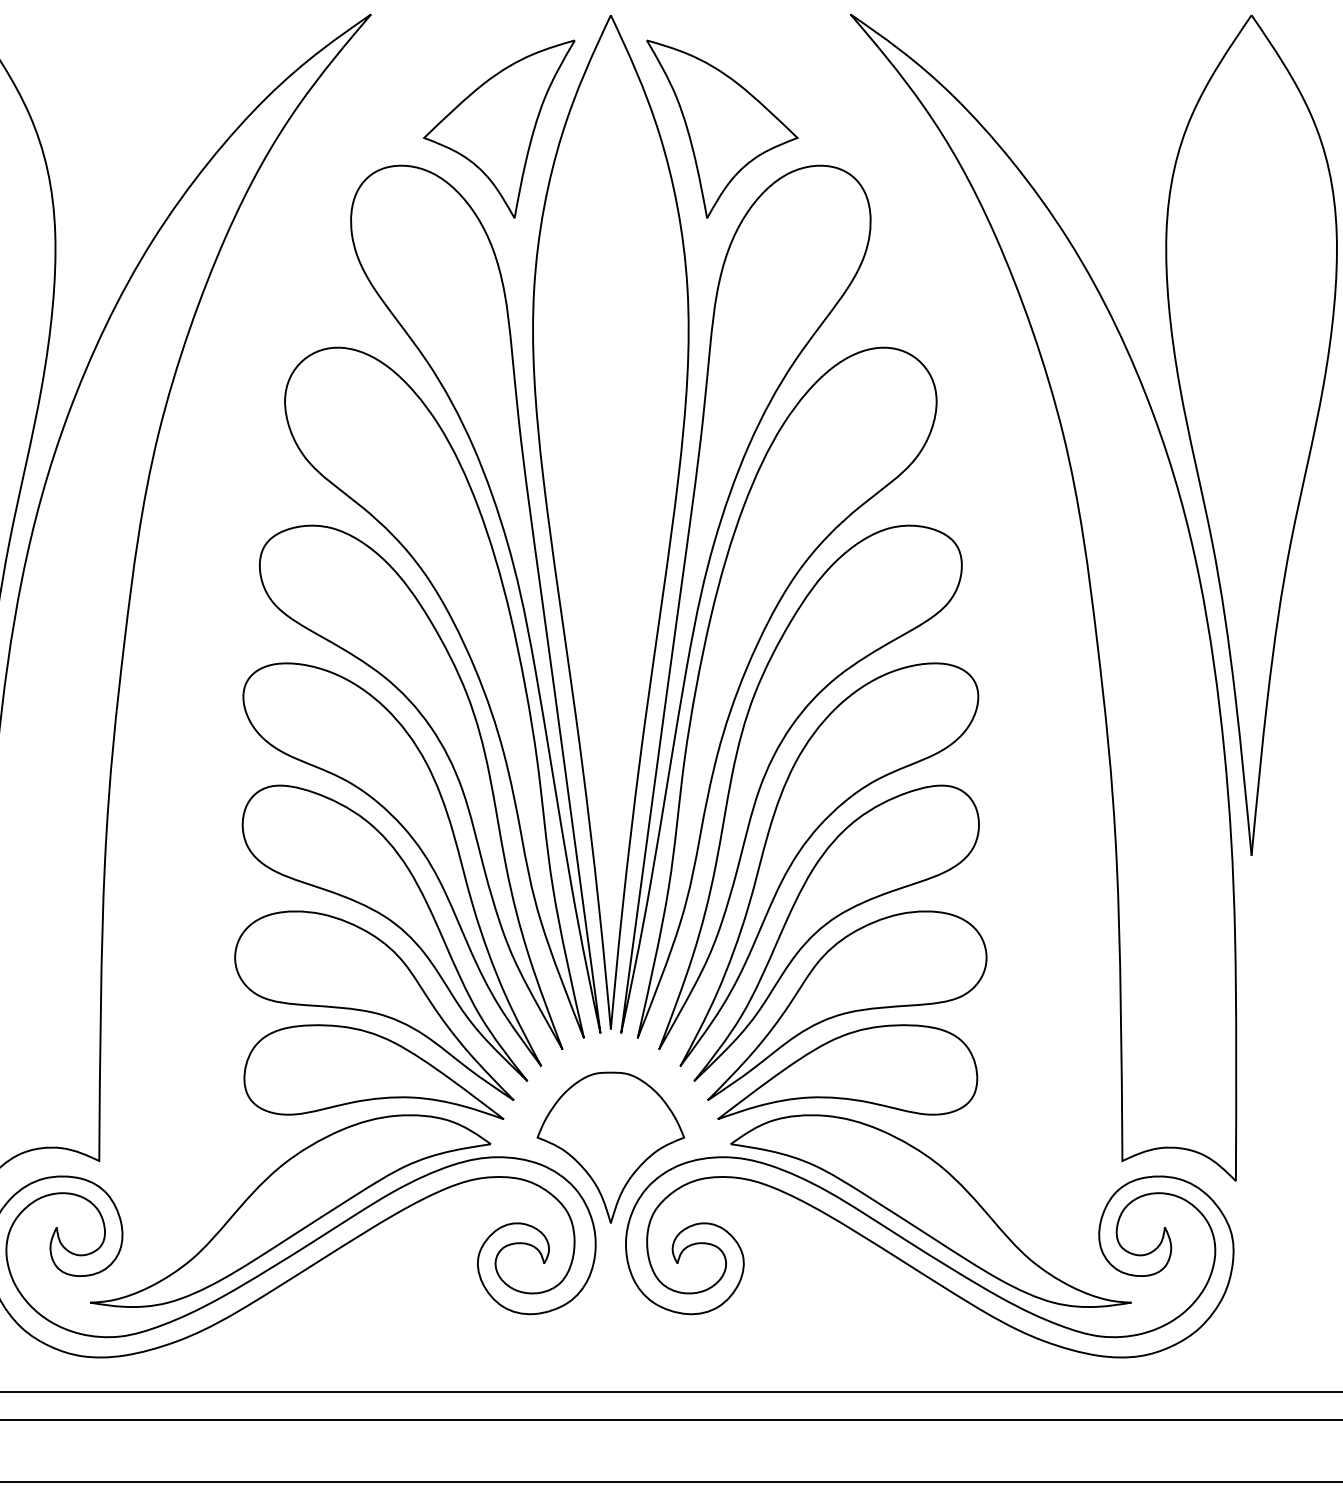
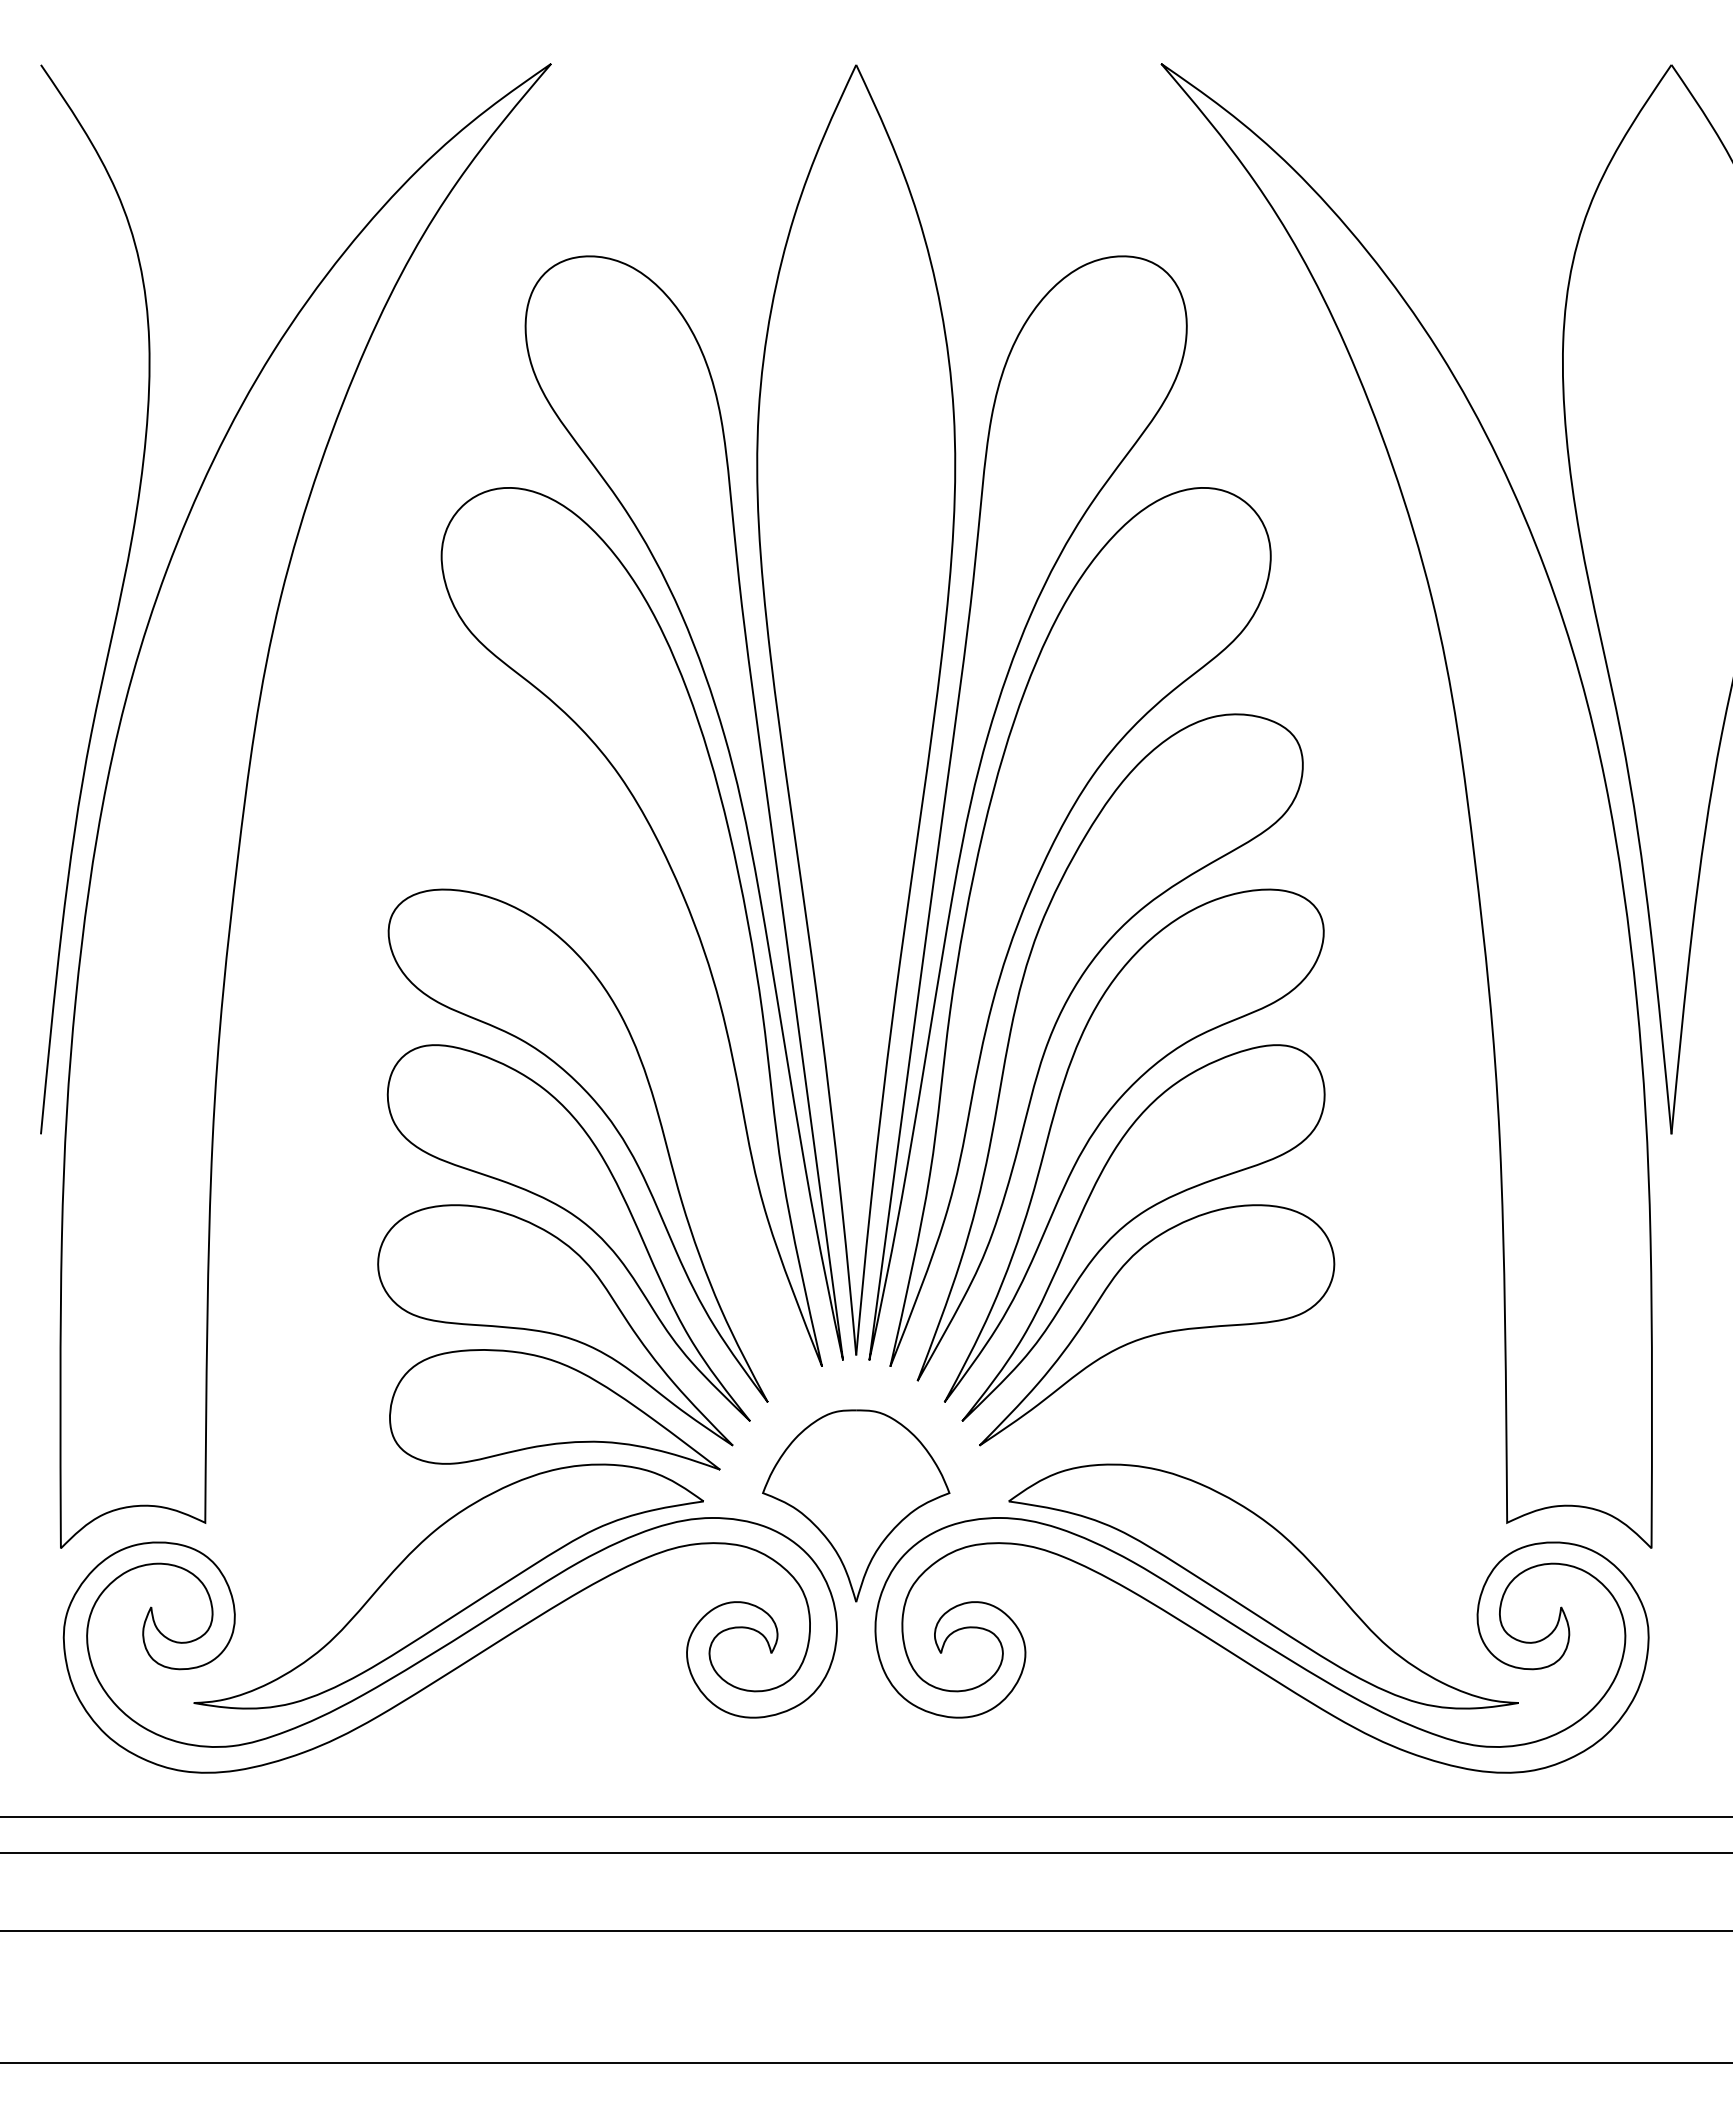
part: (498, 128) -> (713, 209), removed
part: (722, 128) -> (998, 209), removed
part: (452, 767) -> (654, 1021), removed
part: (847, 1071) -> (1157, 1409), removed

